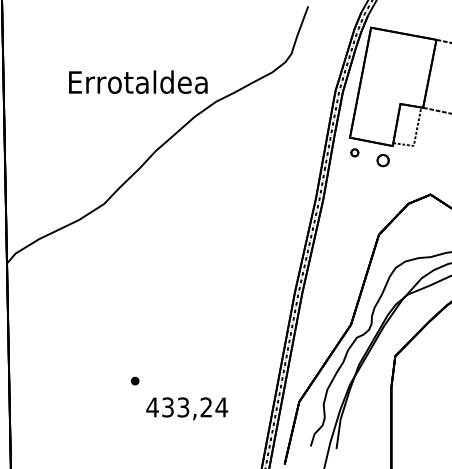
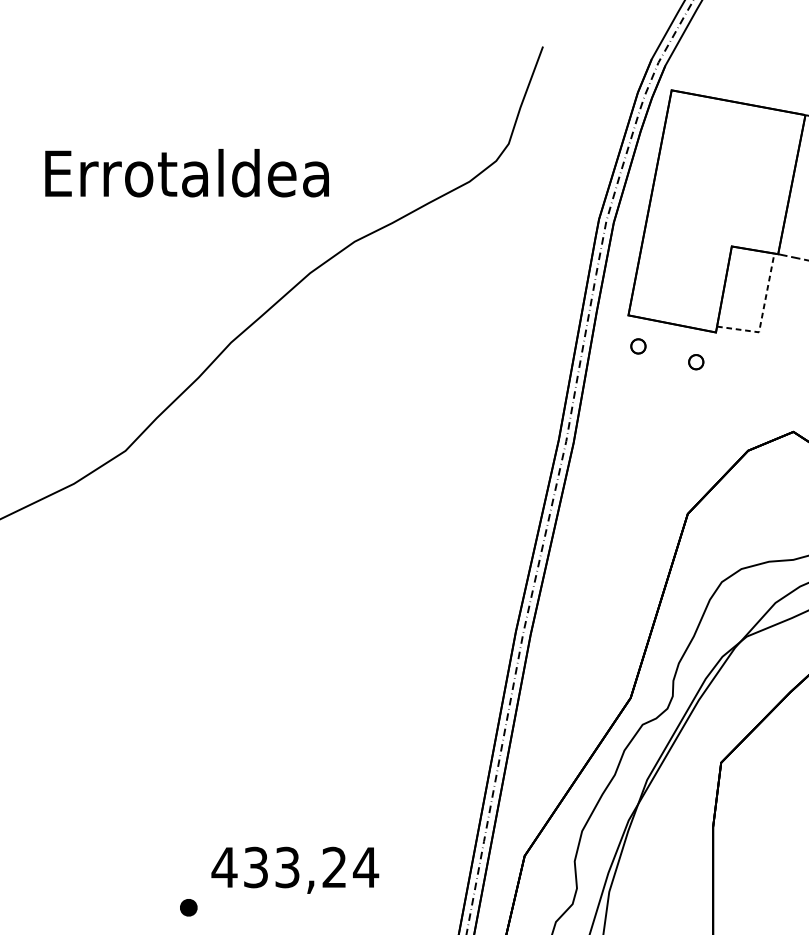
text: (138, 81) -> (187, 171), moved
part: (382, 160) -> (695, 362), size x0.62
part: (134, 380) -> (187, 906), moved

